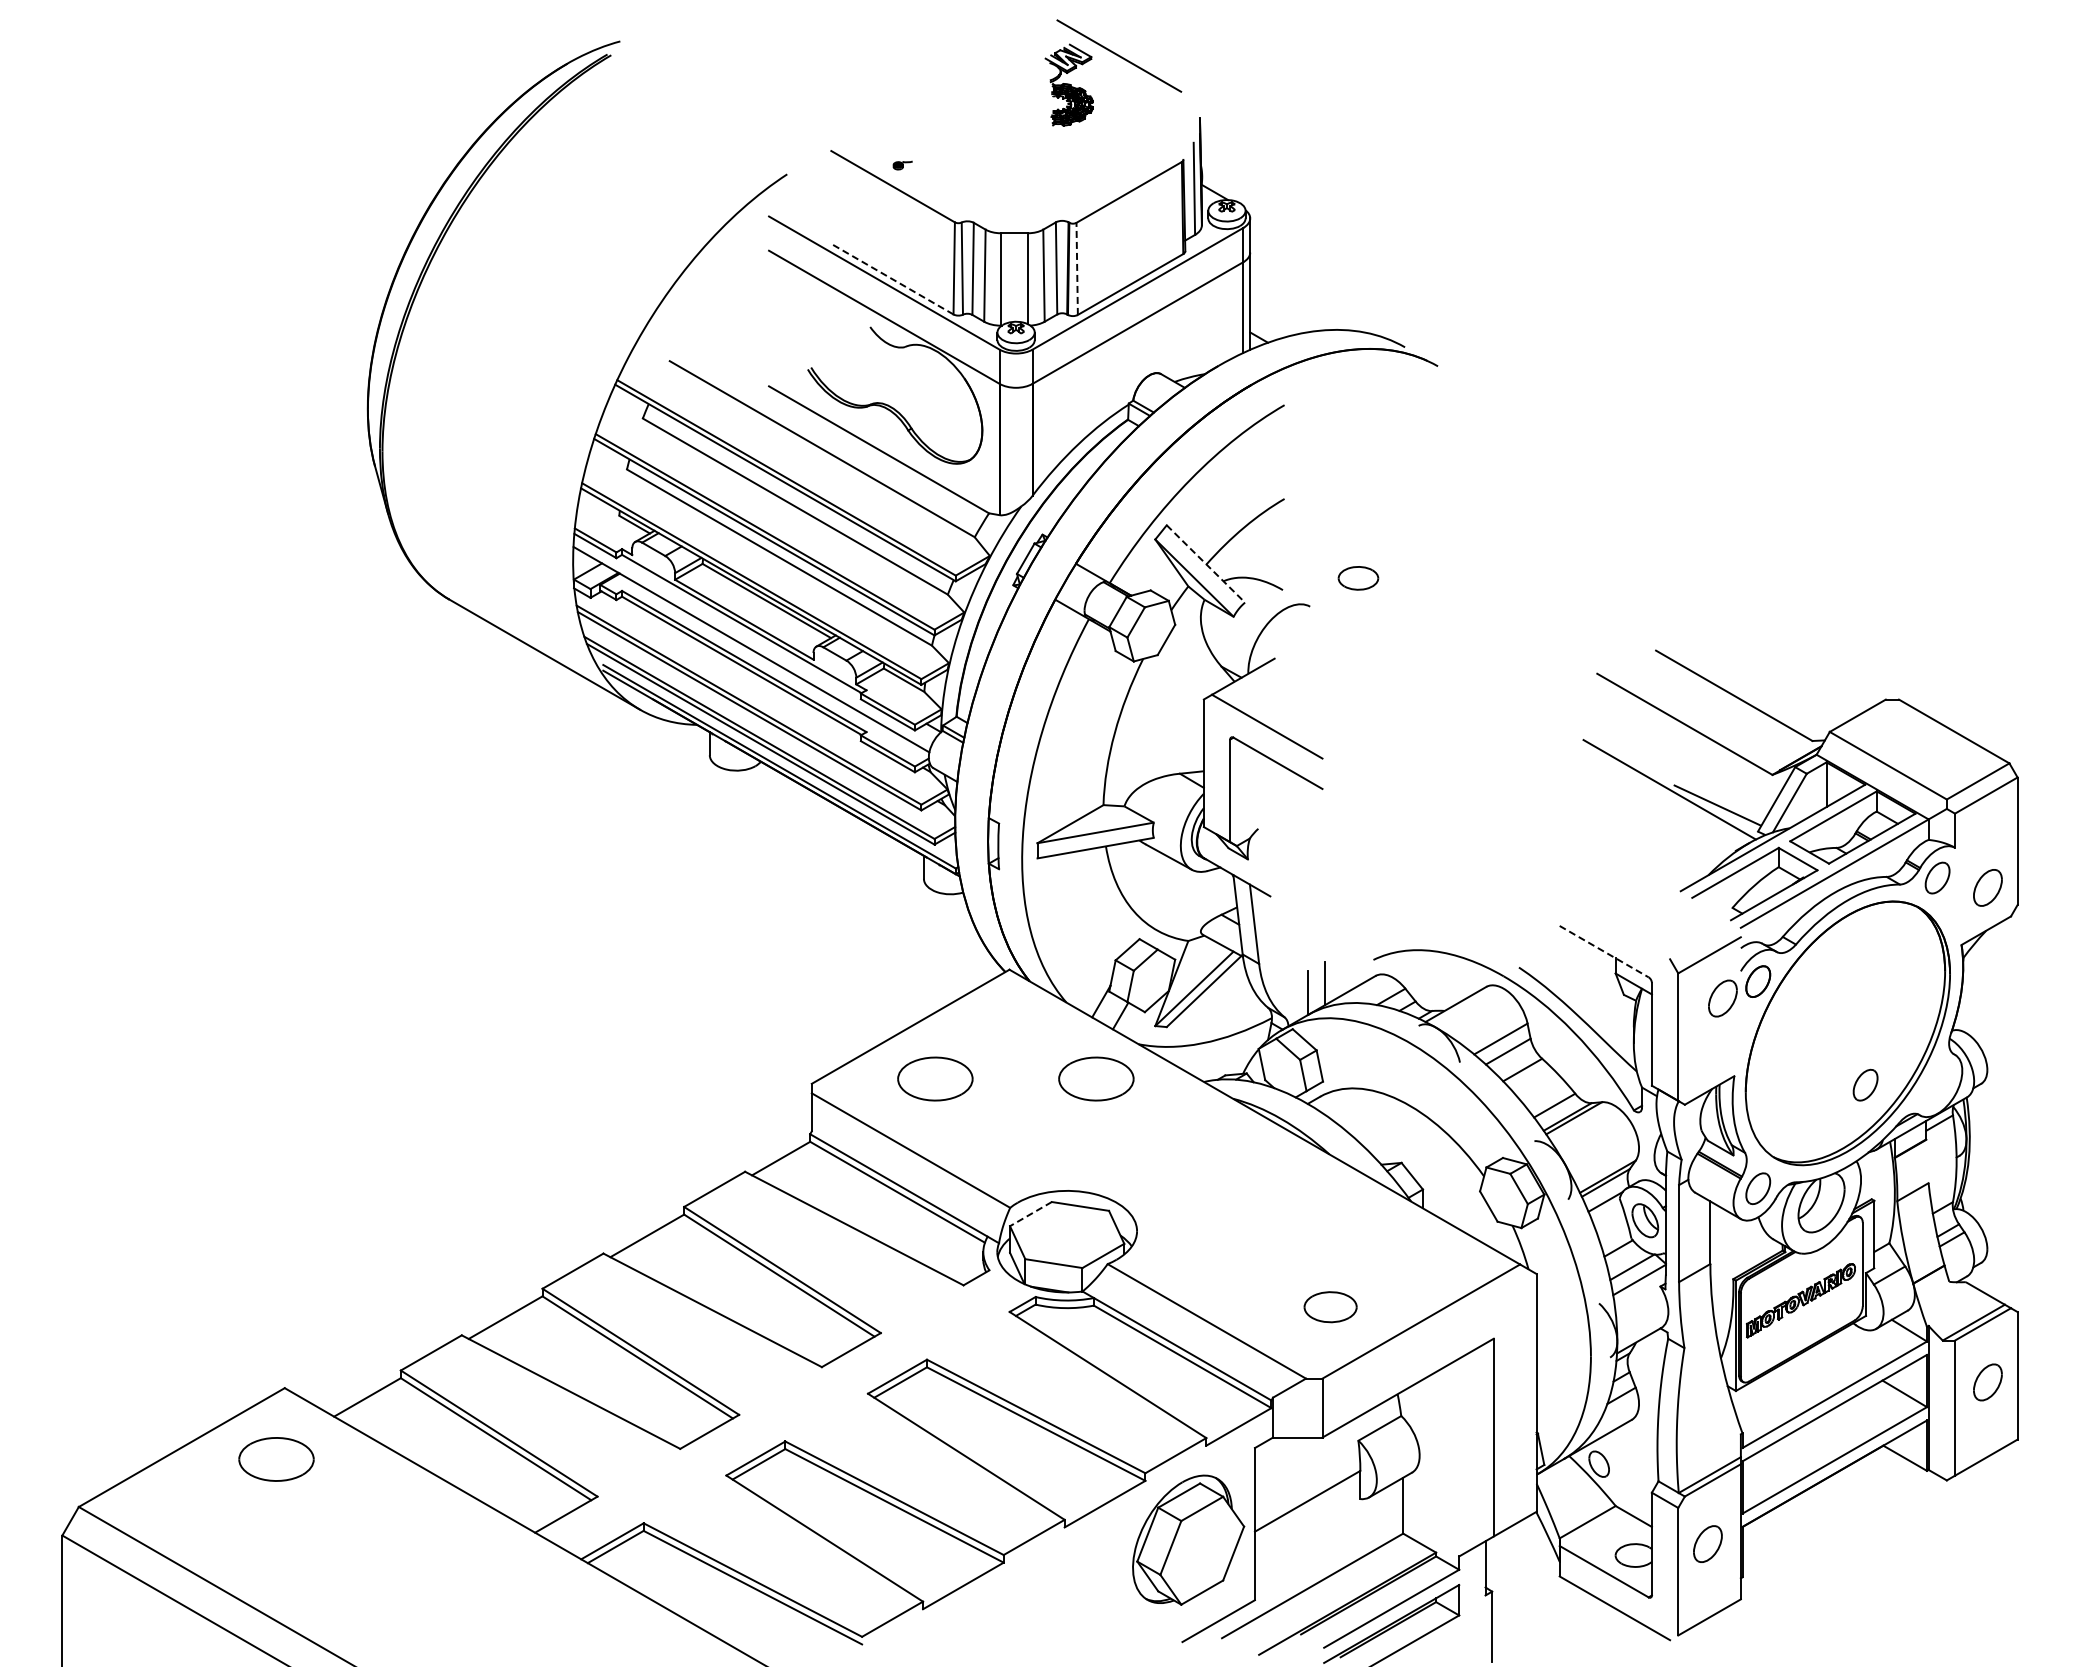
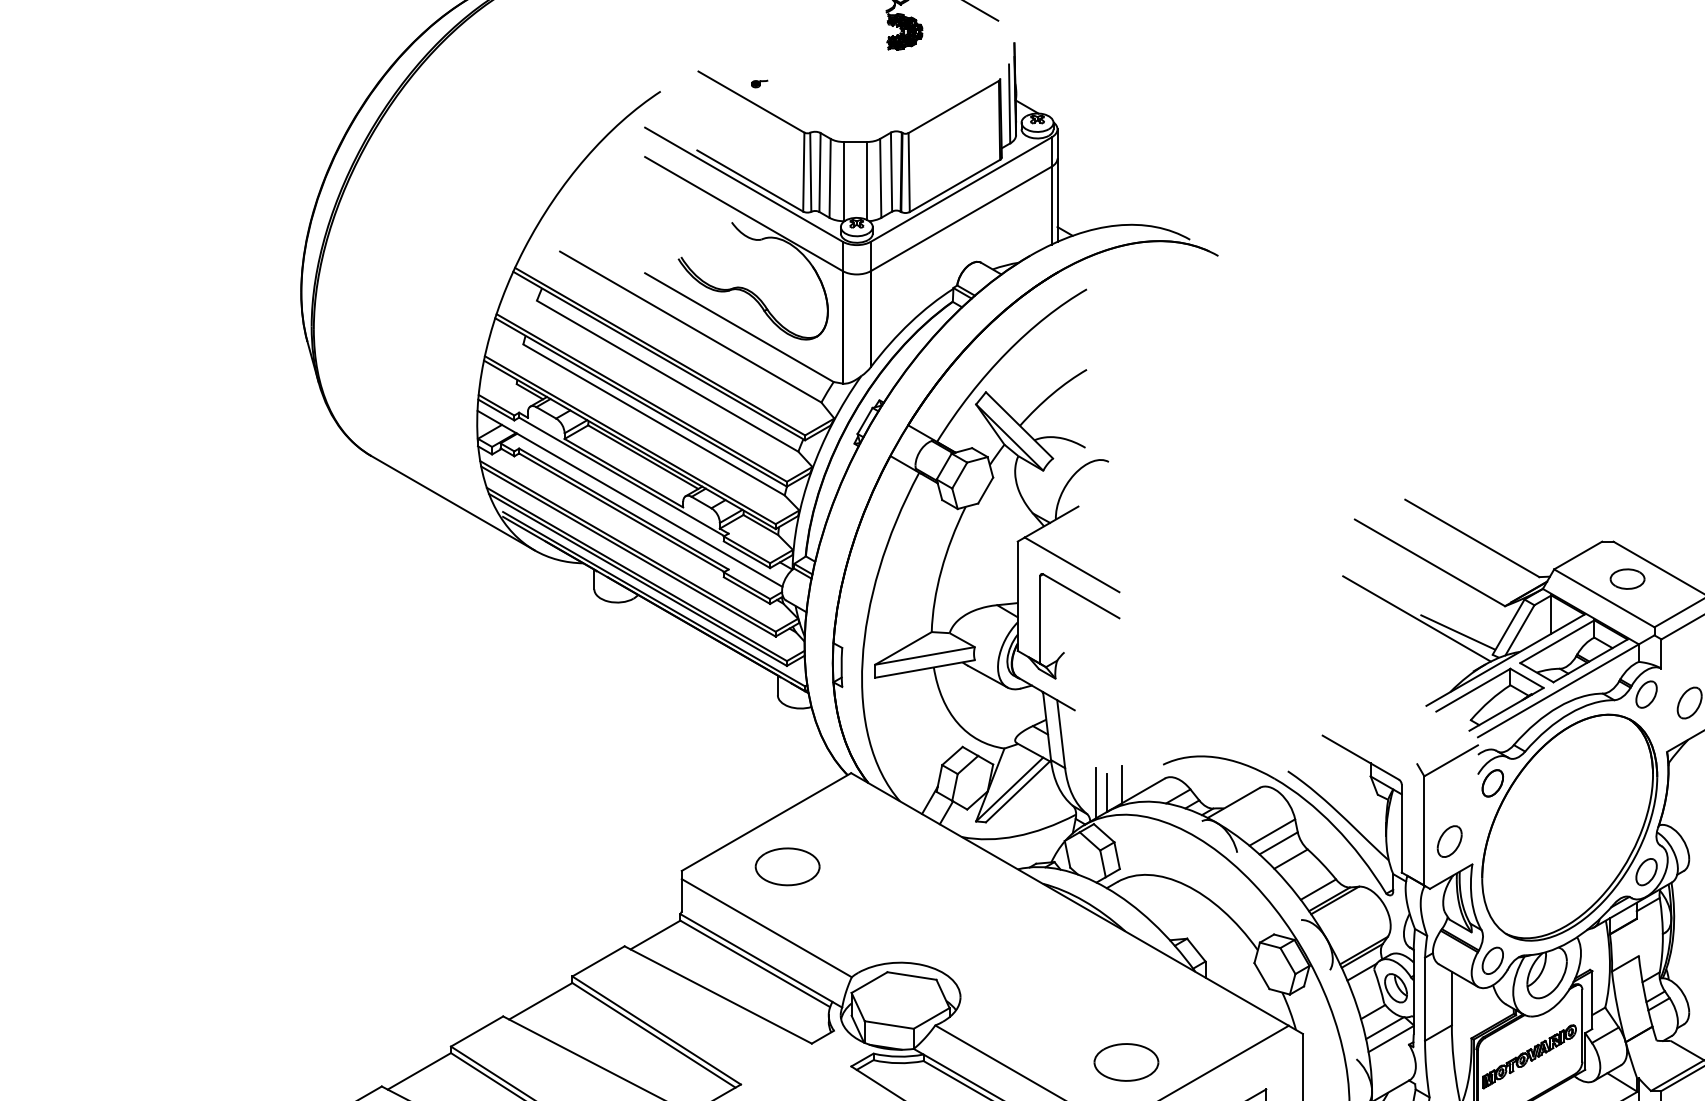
line: (1077, 268) -> (909, 172), dashed -> solid
line: (891, 278) -> (750, 180), dashed -> solid
line: (1206, 564) -> (1020, 425), dashed -> solid
part: (1358, 578) -> (1627, 579), moved
line: (1604, 951) -> (1361, 757), dashed -> solid
line: (1295, 992) -> (1096, 792), added
part: (1722, 998) -> (1449, 841), moved
part: (1096, 1078) -> (925, 866), removed
part: (1865, 1084) -> (1646, 871), moved
line: (1030, 1214) -> (869, 982), dashed -> solid
part: (1330, 1306) -> (1126, 1061), size x1.43

